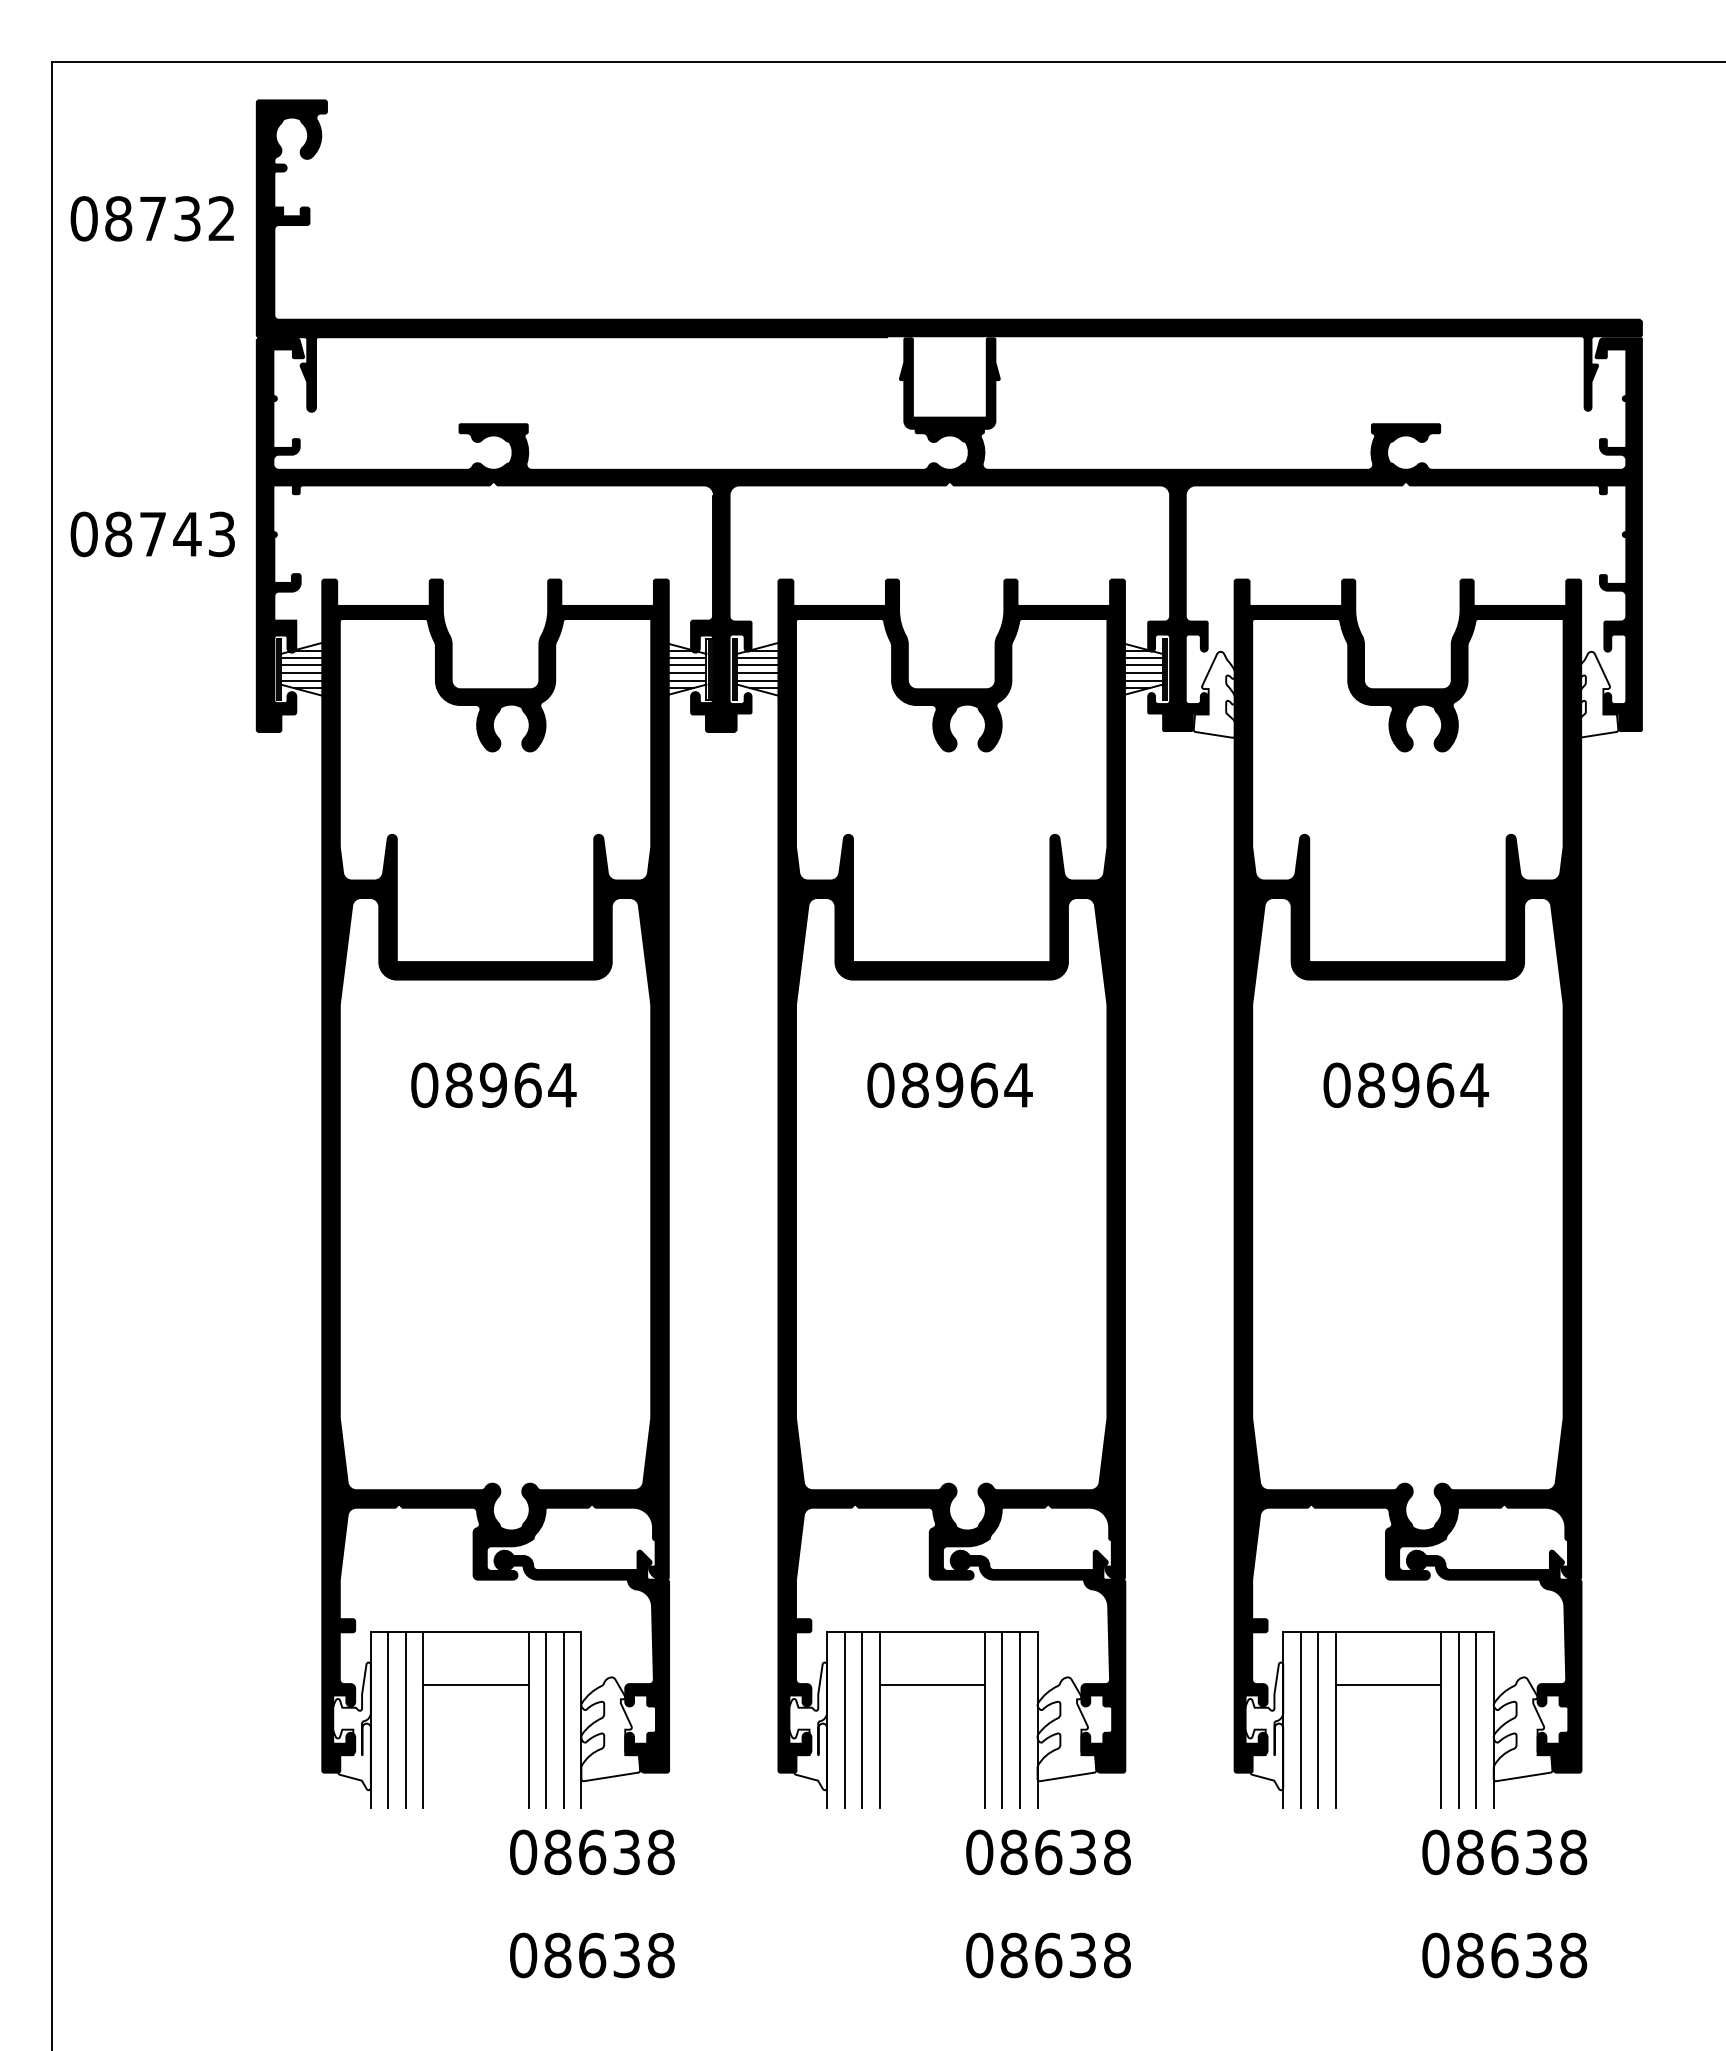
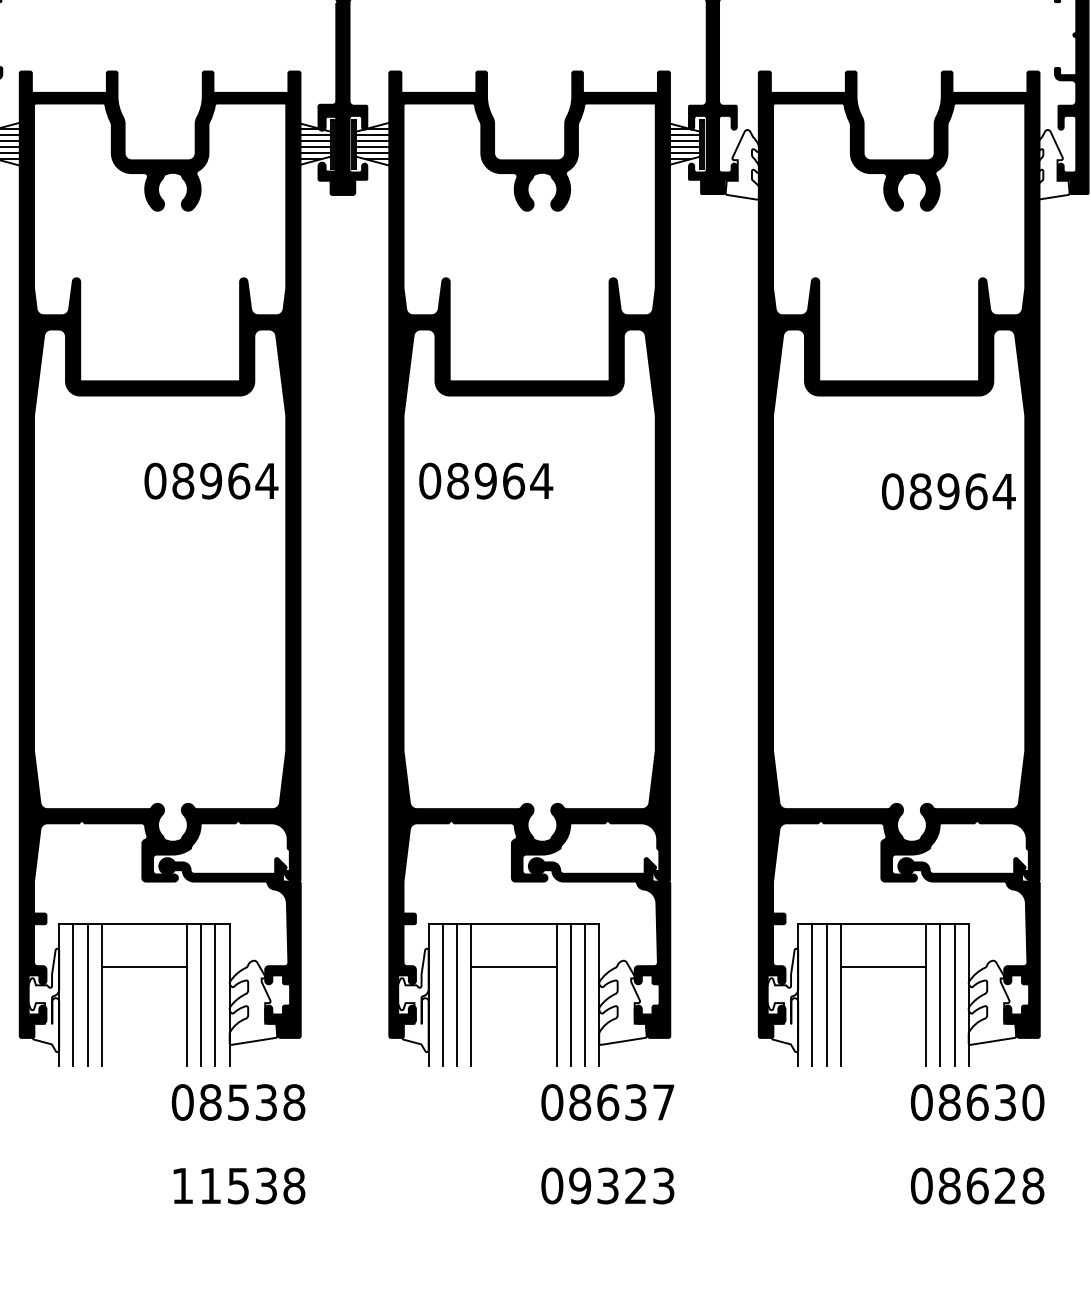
text: (493, 1084) -> (211, 480), moved
text: (949, 1084) -> (485, 480), moved
text: (1405, 1084) -> (948, 491), moved
text: (1573, 1851) -> (1033, 1101), 08638 -> 08630
text: (592, 1852) -> (238, 1102), 08638 -> 08538
text: (1117, 1852) -> (663, 1102), 08638 -> 08637
text: (558, 1955) -> (211, 1186), 08638 -> 11538
text: (1065, 1955) -> (621, 1186), 08638 -> 09323
text: (1539, 1955) -> (1005, 1186), 08638 -> 08628

